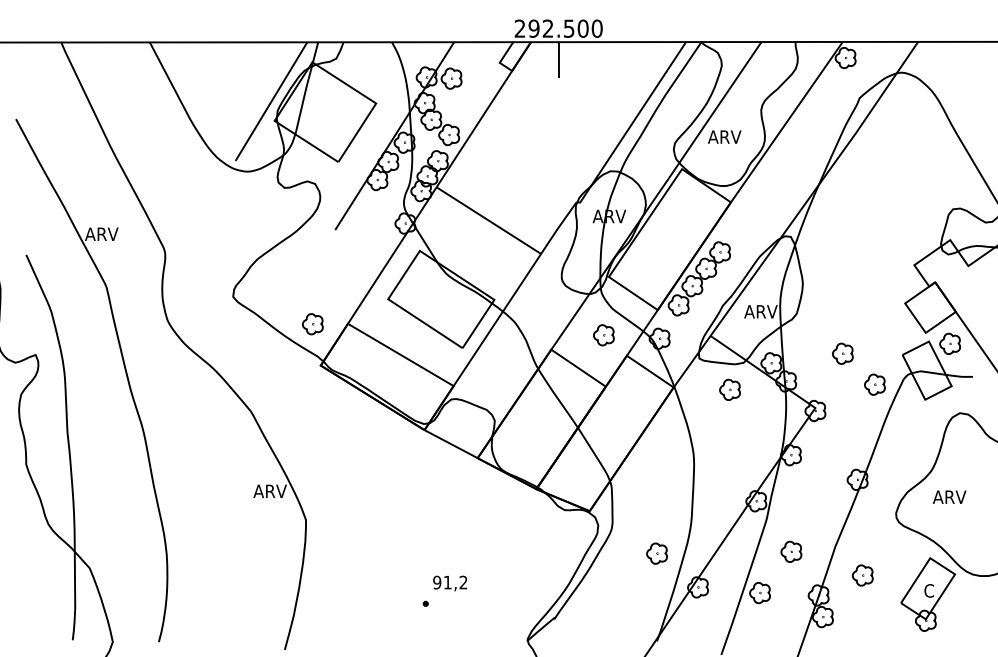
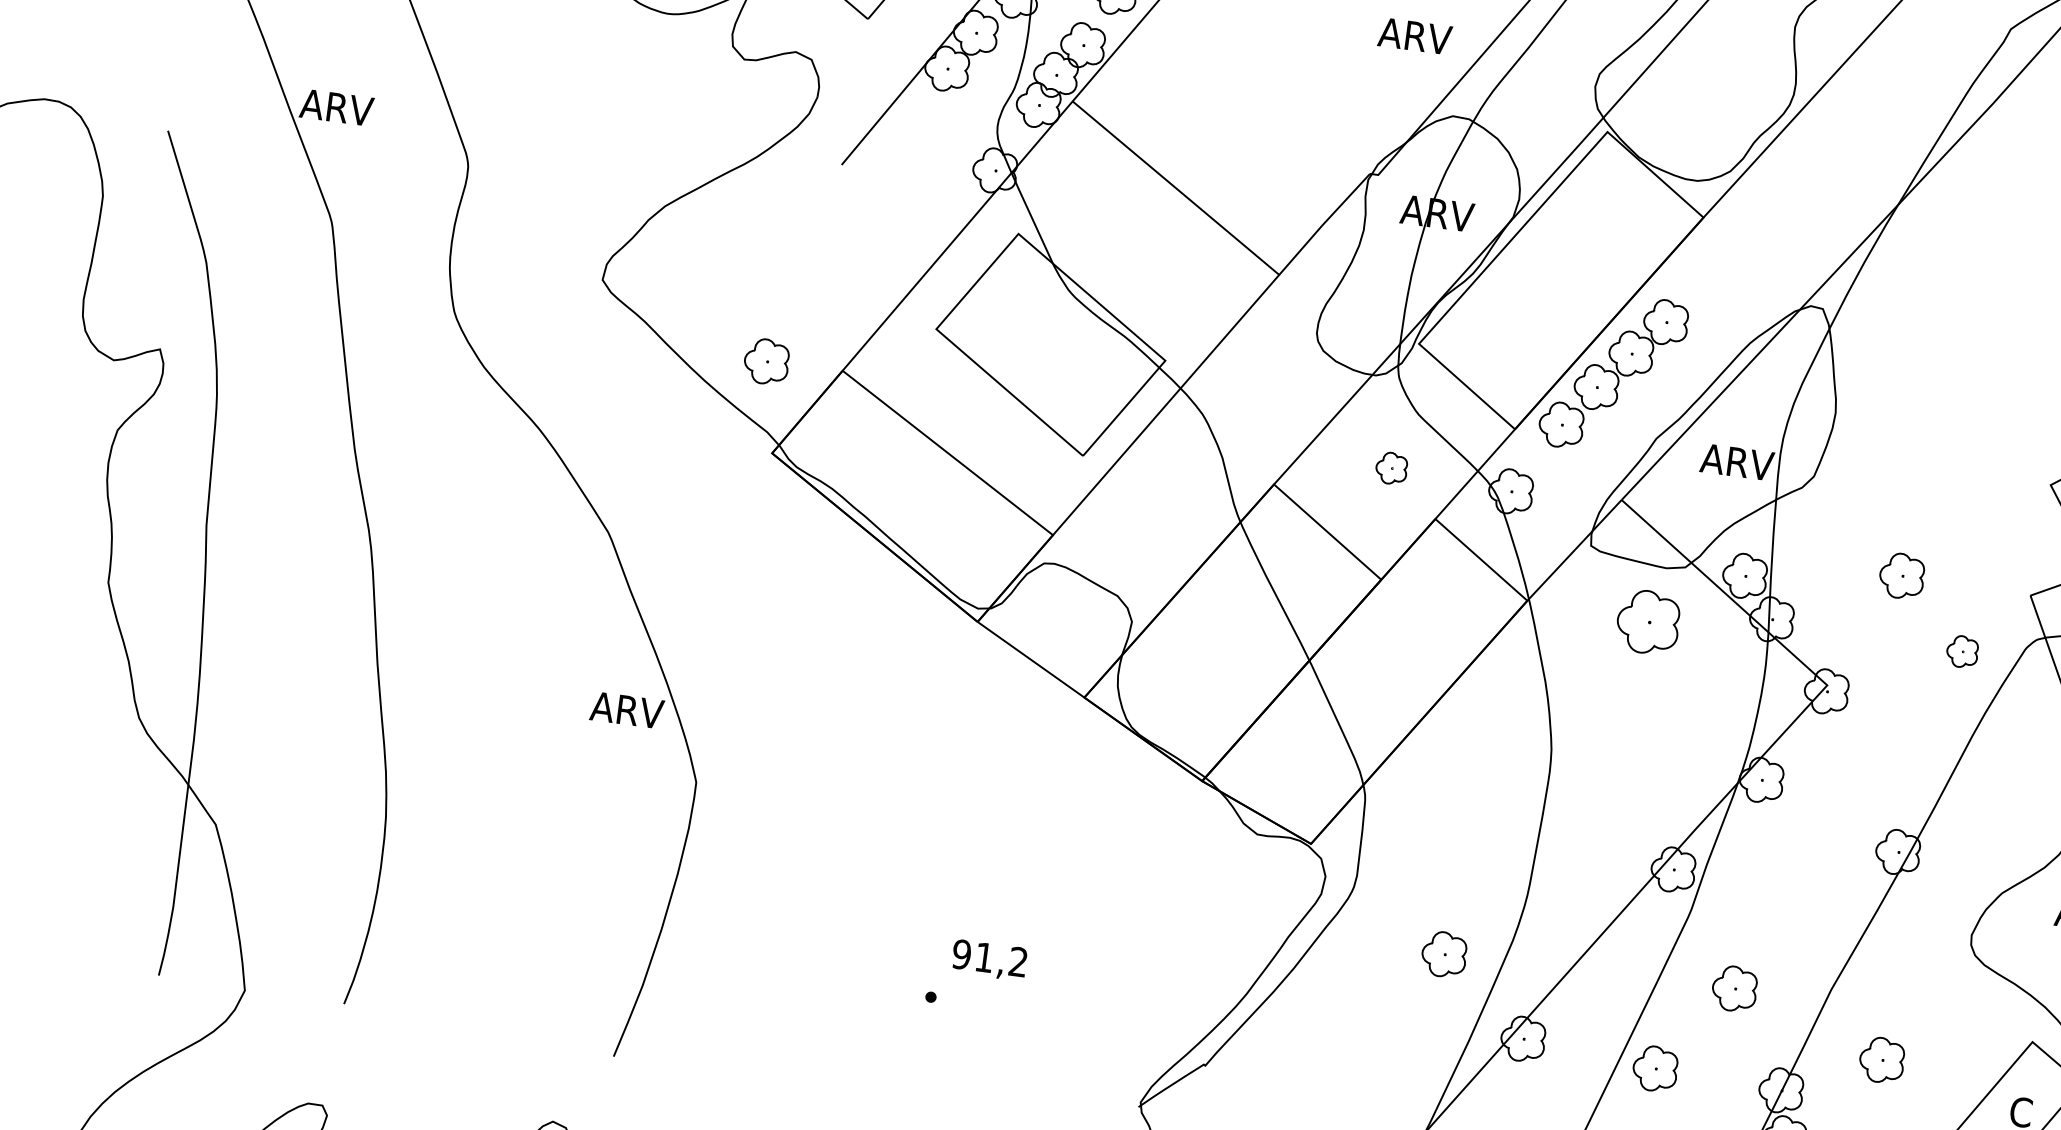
text: (724, 136) -> (1414, 34), moved
part: (603, 335) -> (1390, 468), size x0.7
part: (874, 384) -> (1961, 651), size x0.7
part: (729, 389) -> (1647, 620), size x1.4

